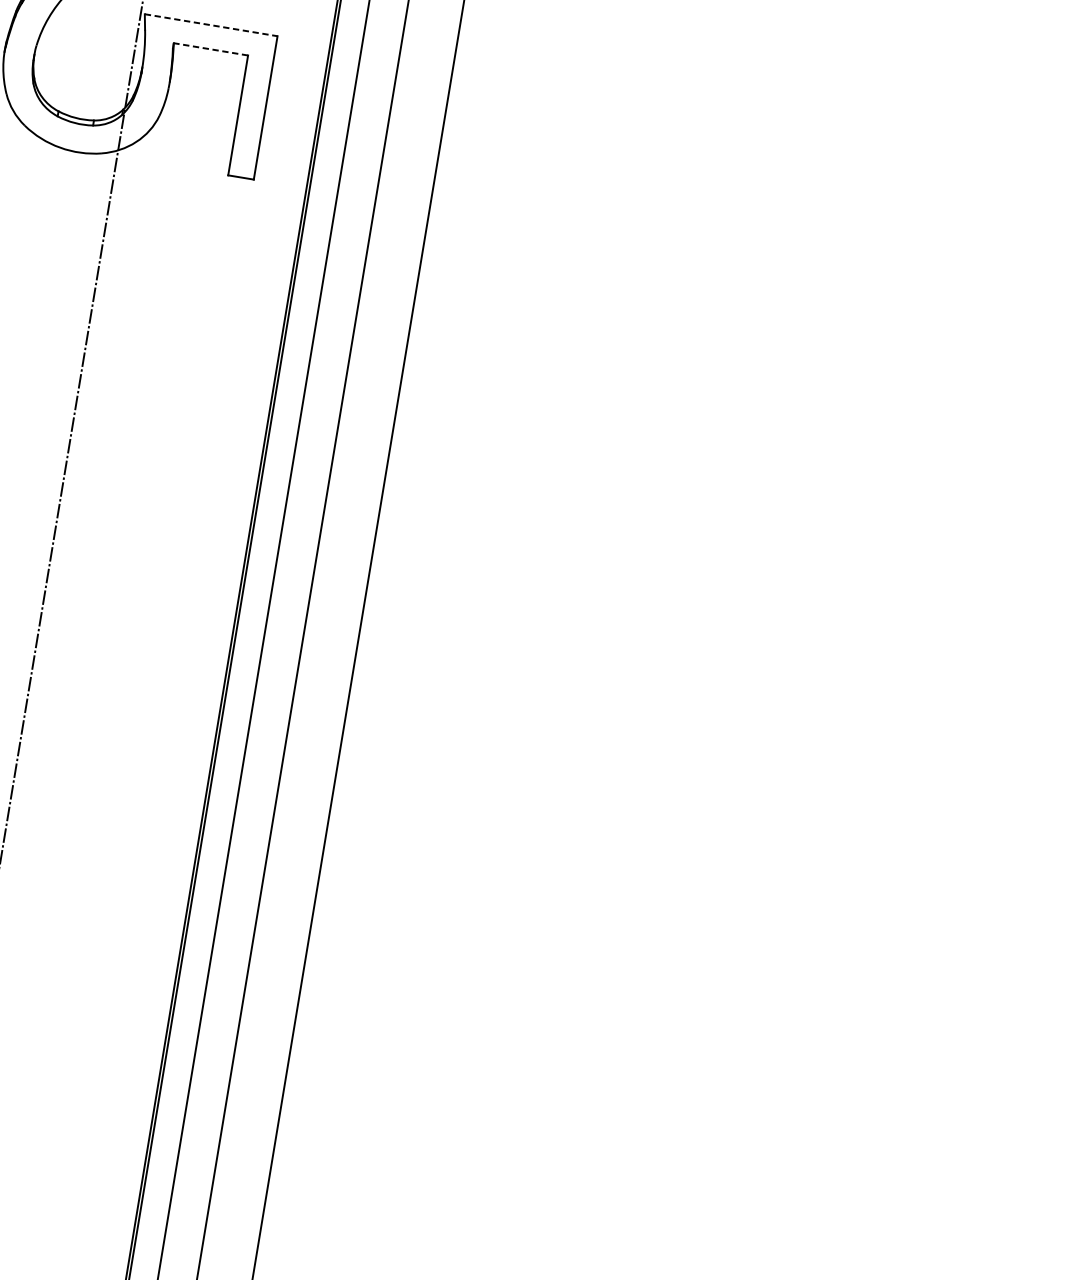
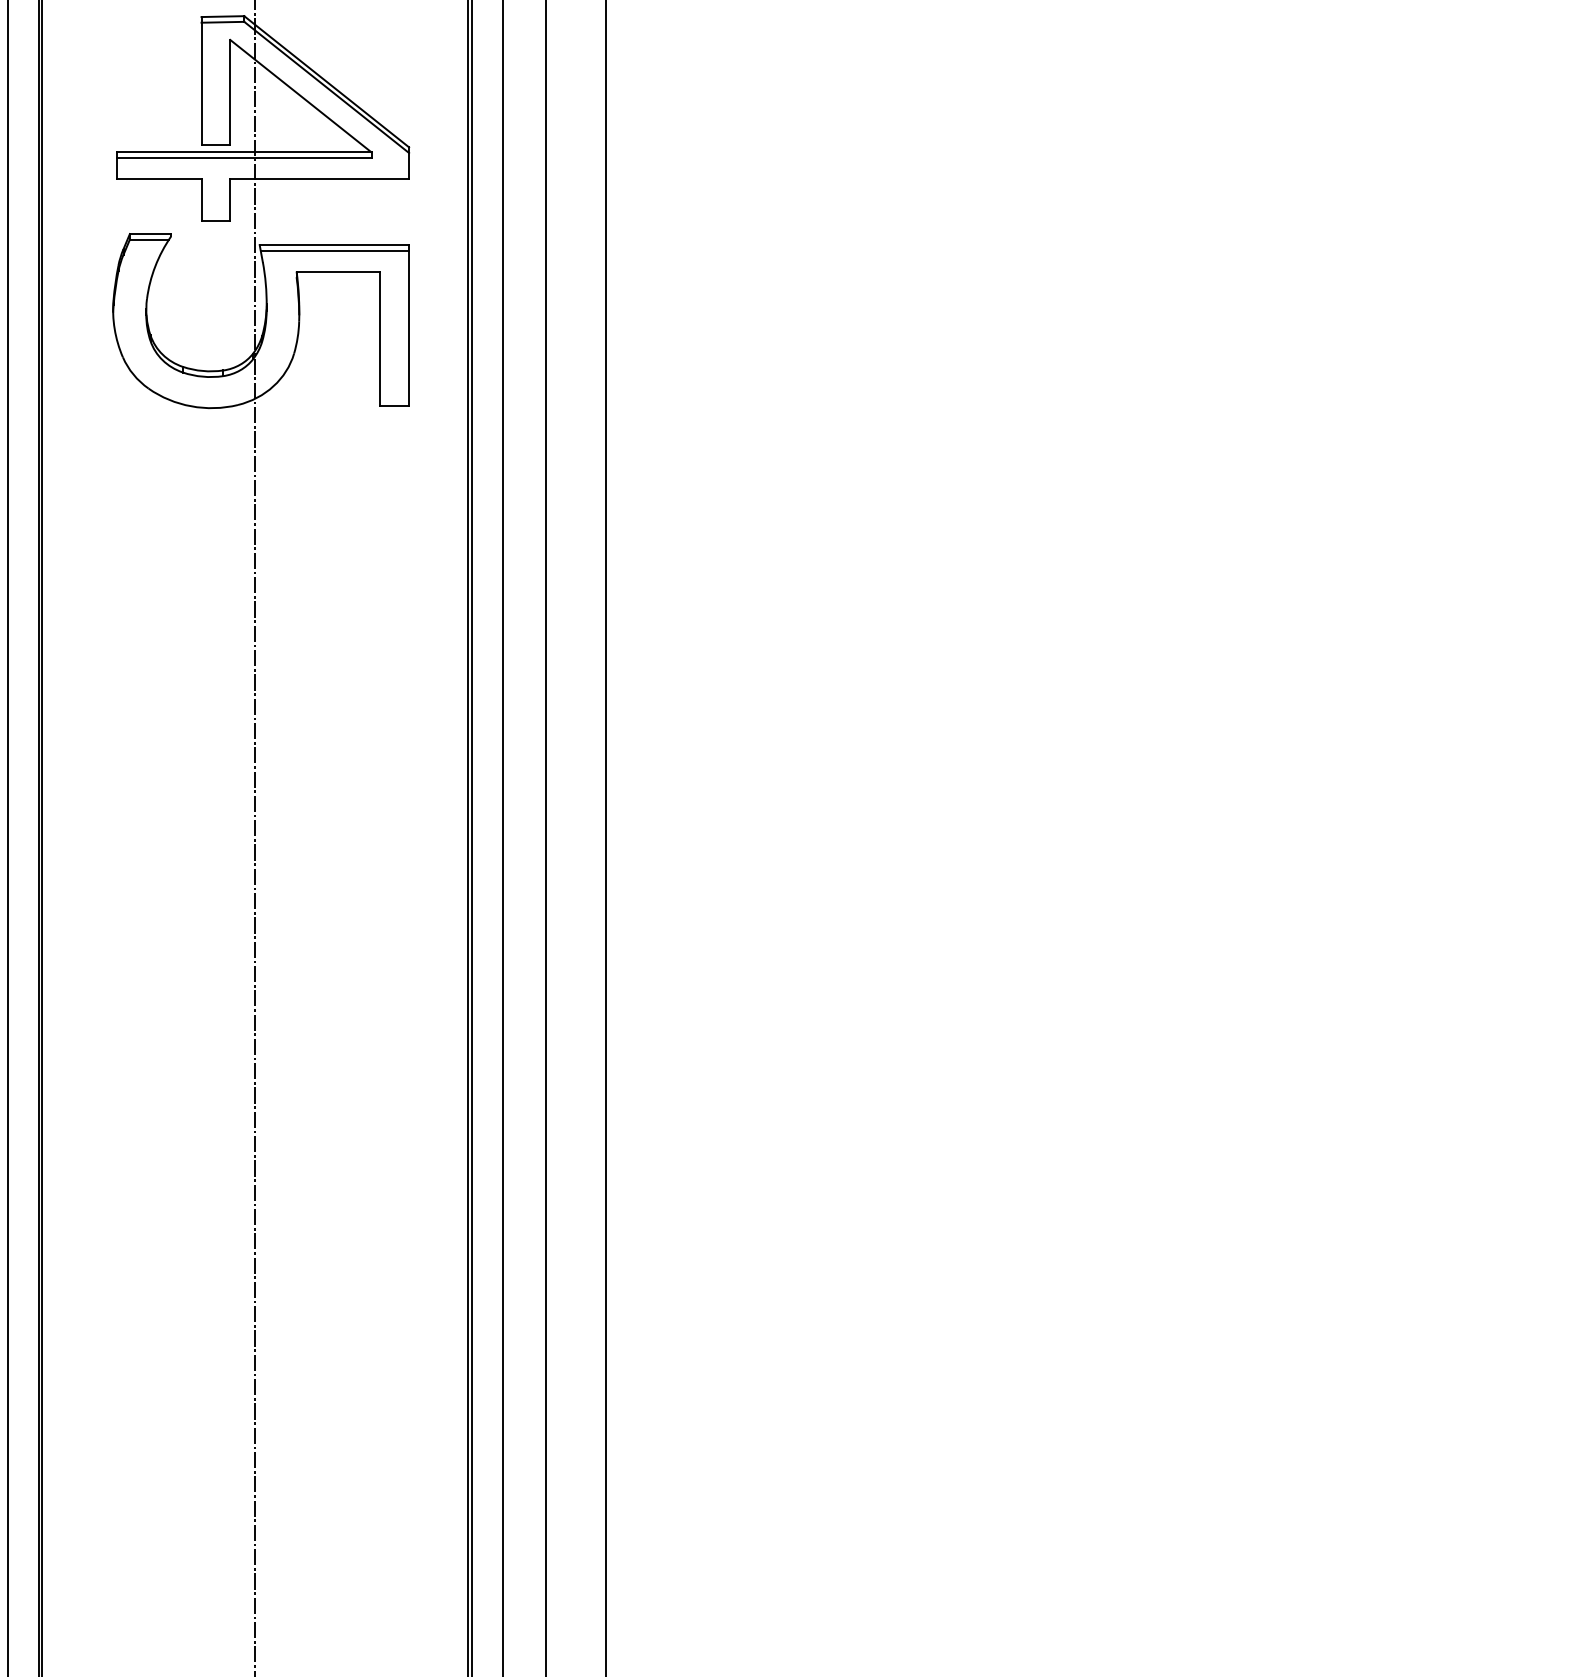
line: (211, 25) -> (334, 245), dashed -> solid
line: (210, 30) -> (334, 250), added
line: (211, 49) -> (338, 271), dashed -> solid

